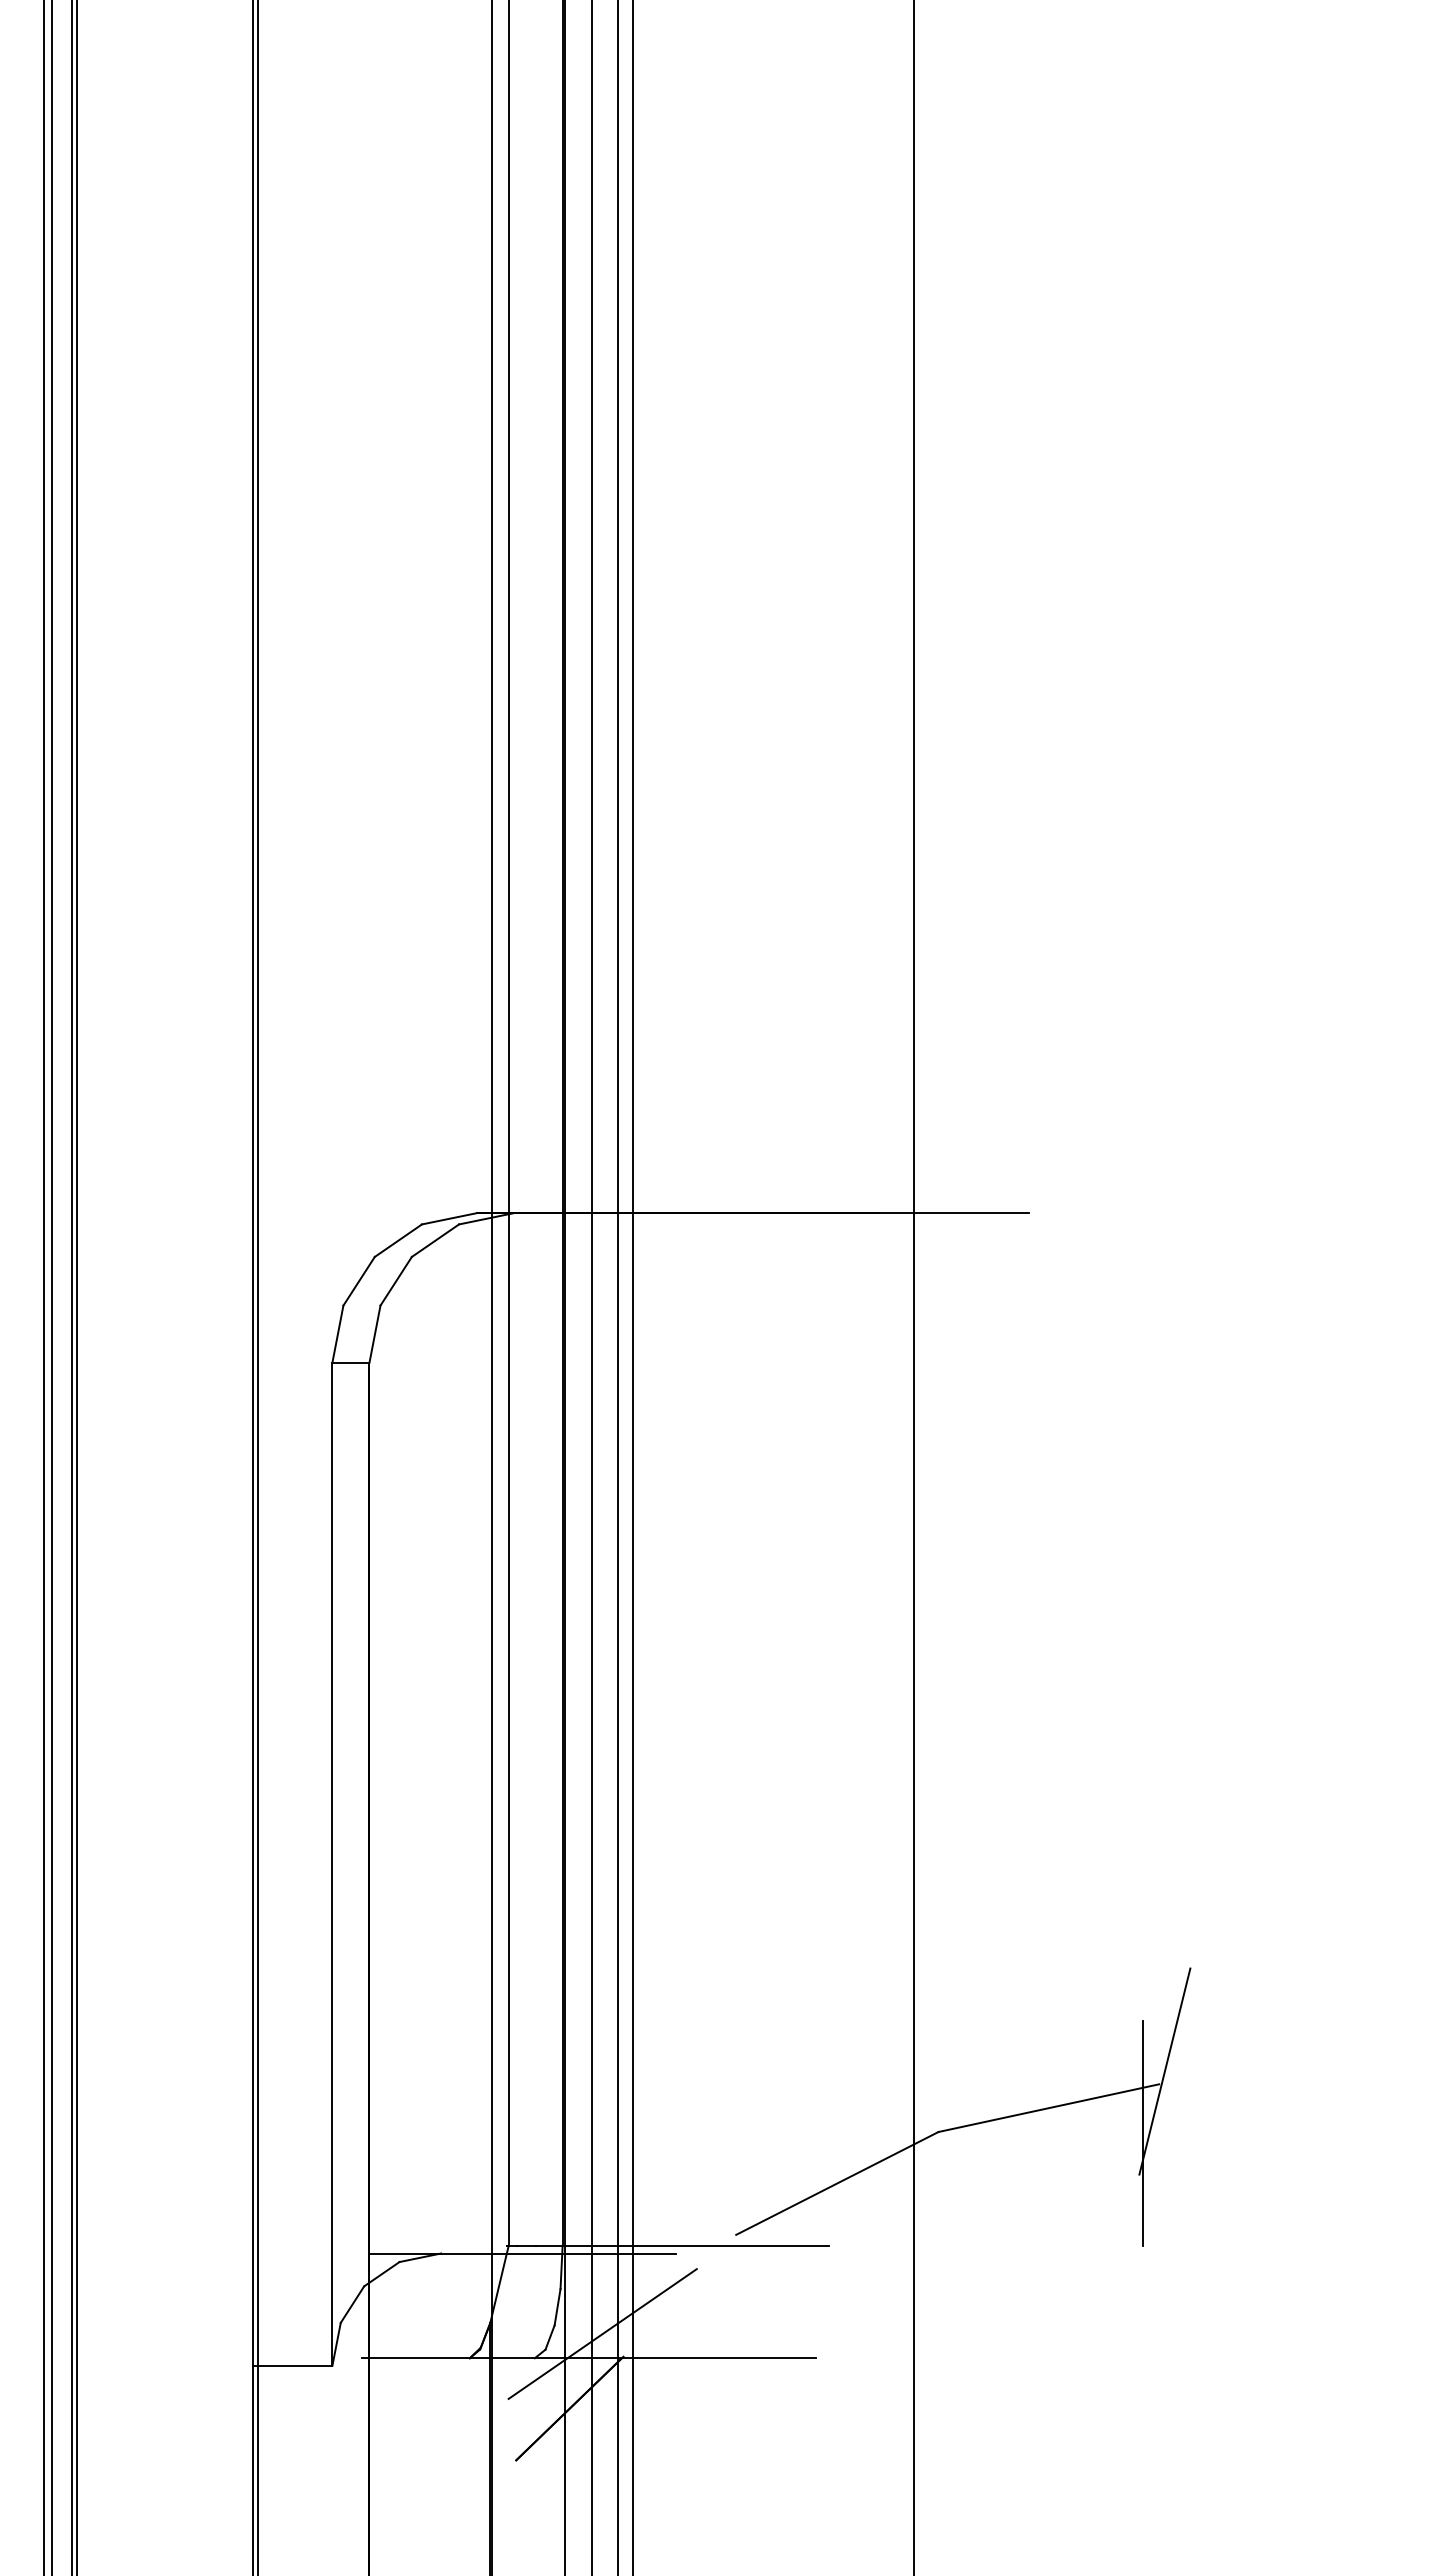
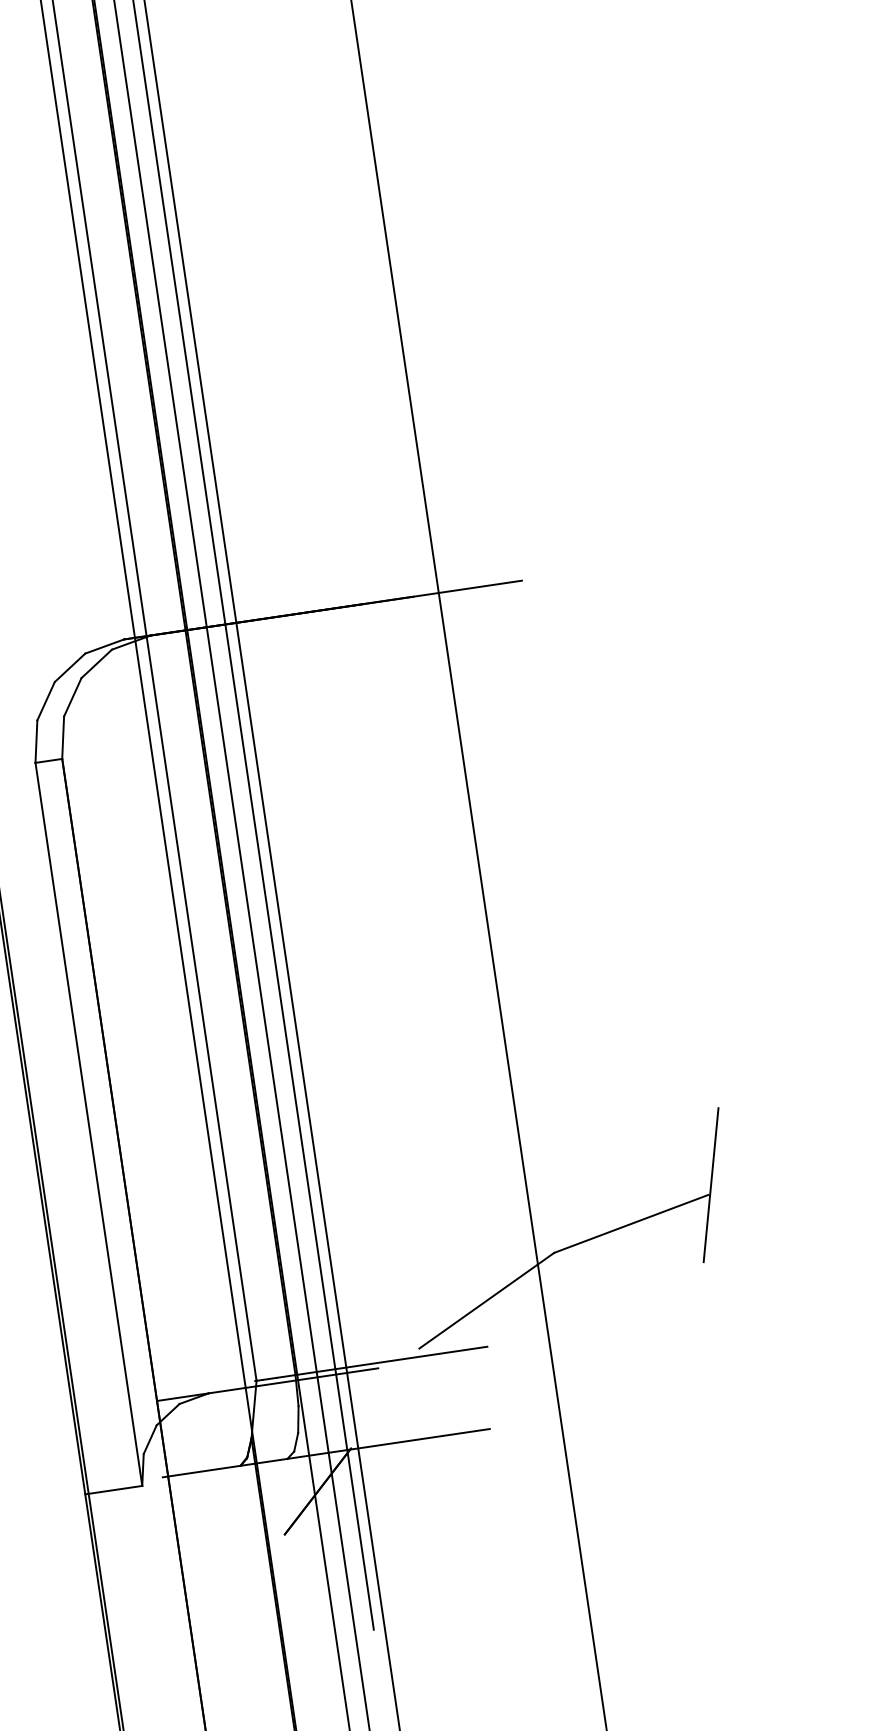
line: (1142, 2133) -> (701, 1232), removed
line: (602, 2333) -> (333, 1433), removed

